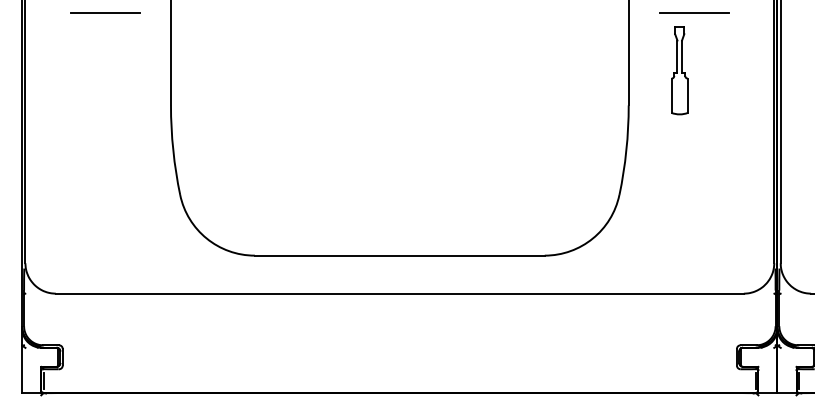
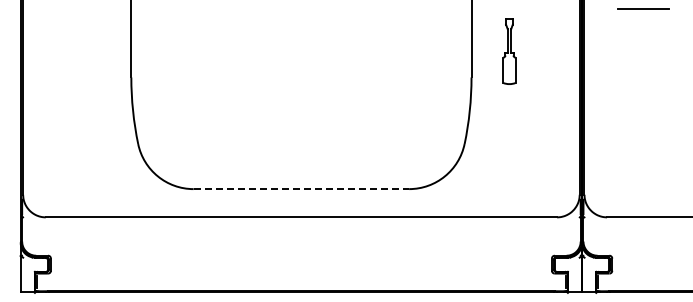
line: (105, 13) -> (82, 9), removed
line: (693, 13) -> (519, 9), removed
line: (399, 256) -> (301, 189), solid -> dashed

